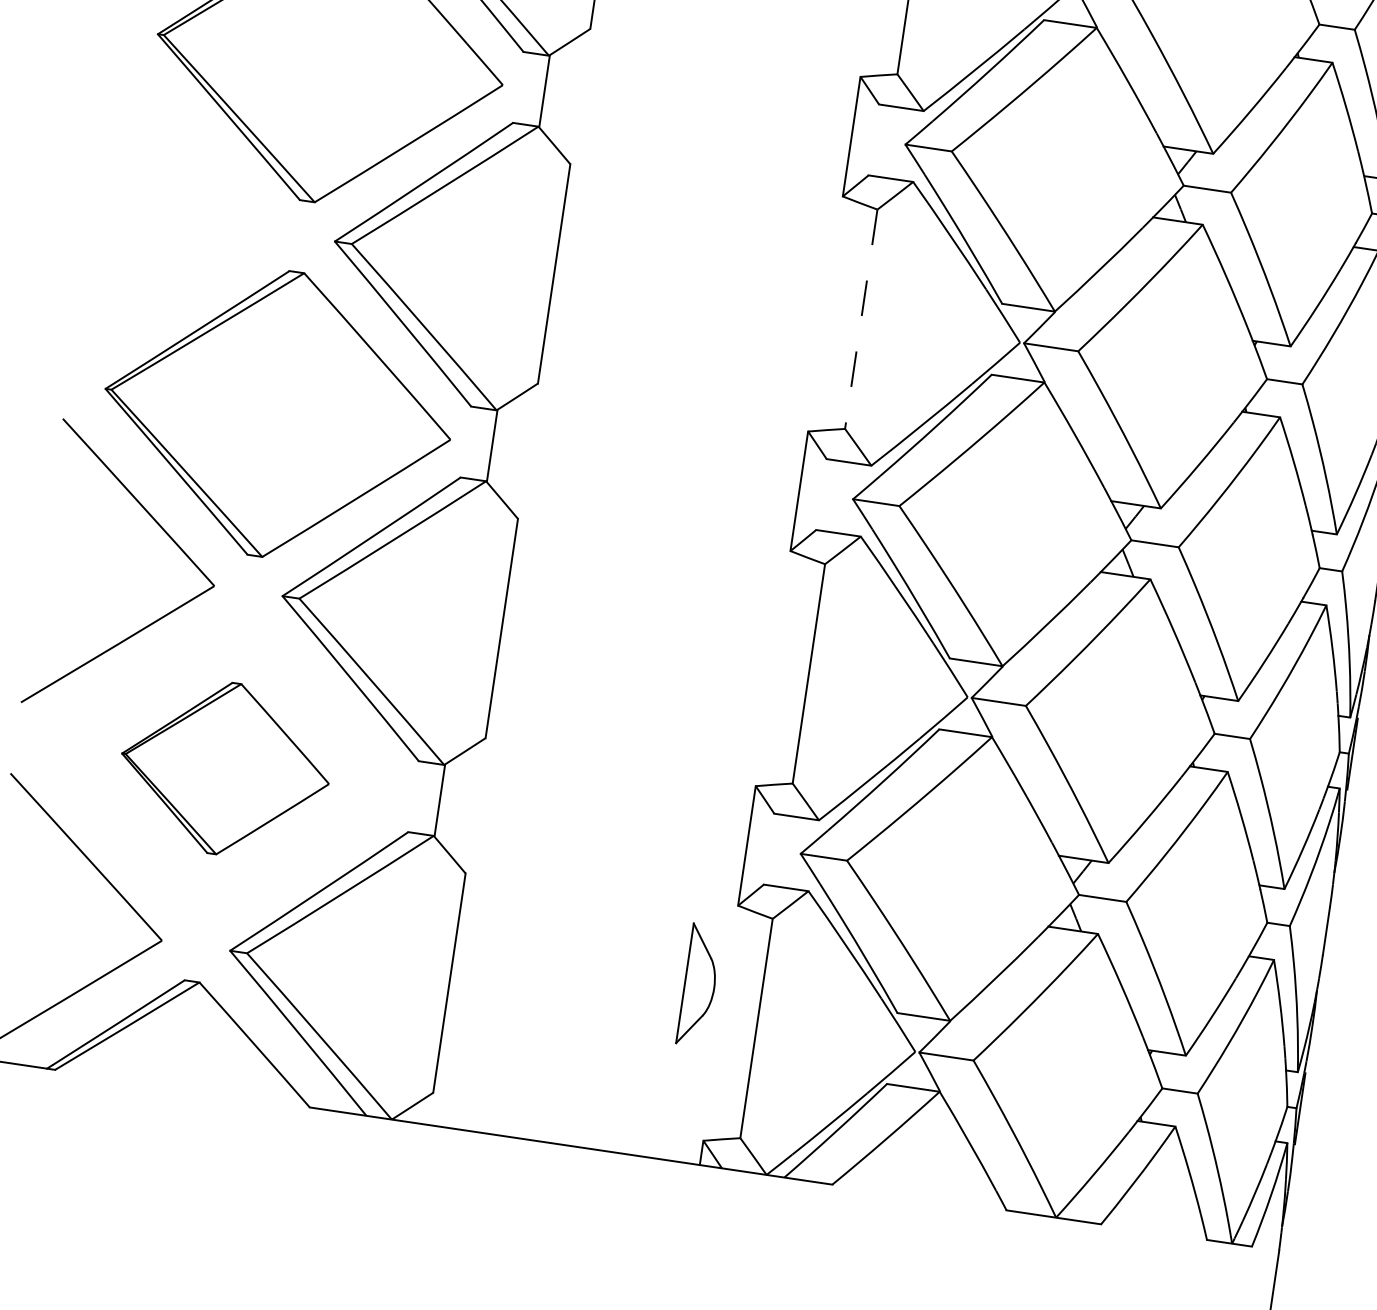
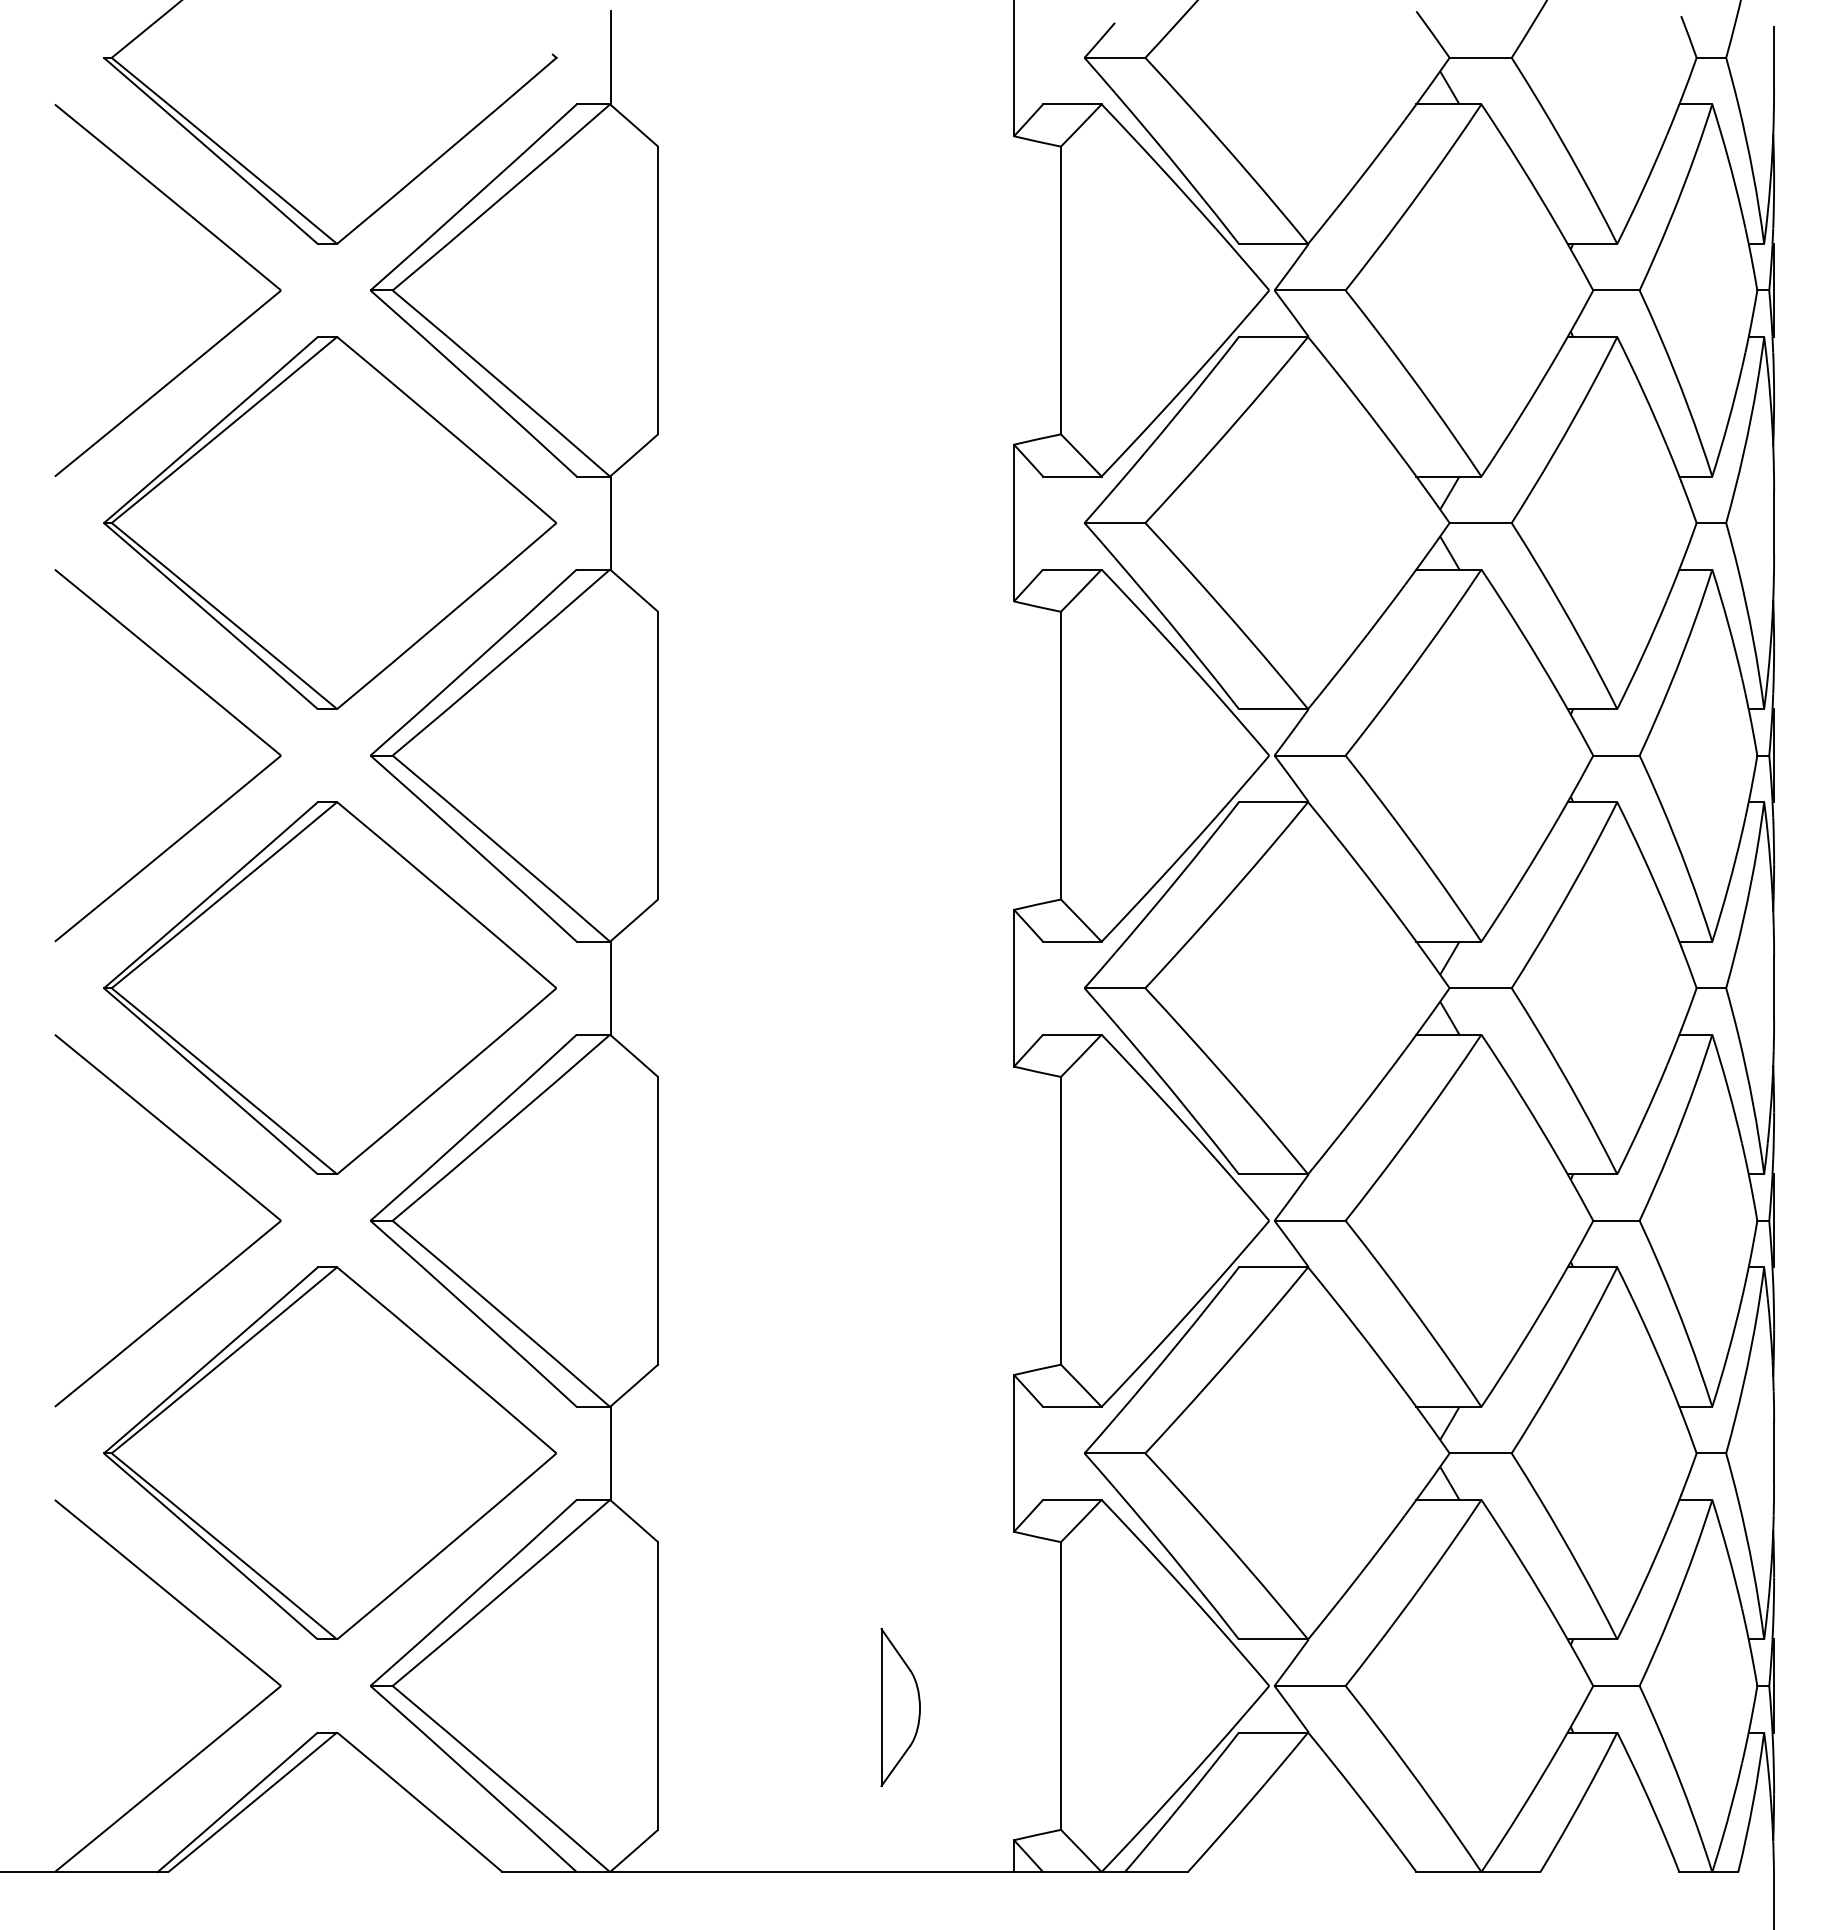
part: (220, 181) -> (212, 700), added
line: (860, 319) -> (1060, 755), dashed -> solid
part: (225, 768) -> (329, 1452), size x1.67
part: (699, 985) -> (900, 1707), moved

